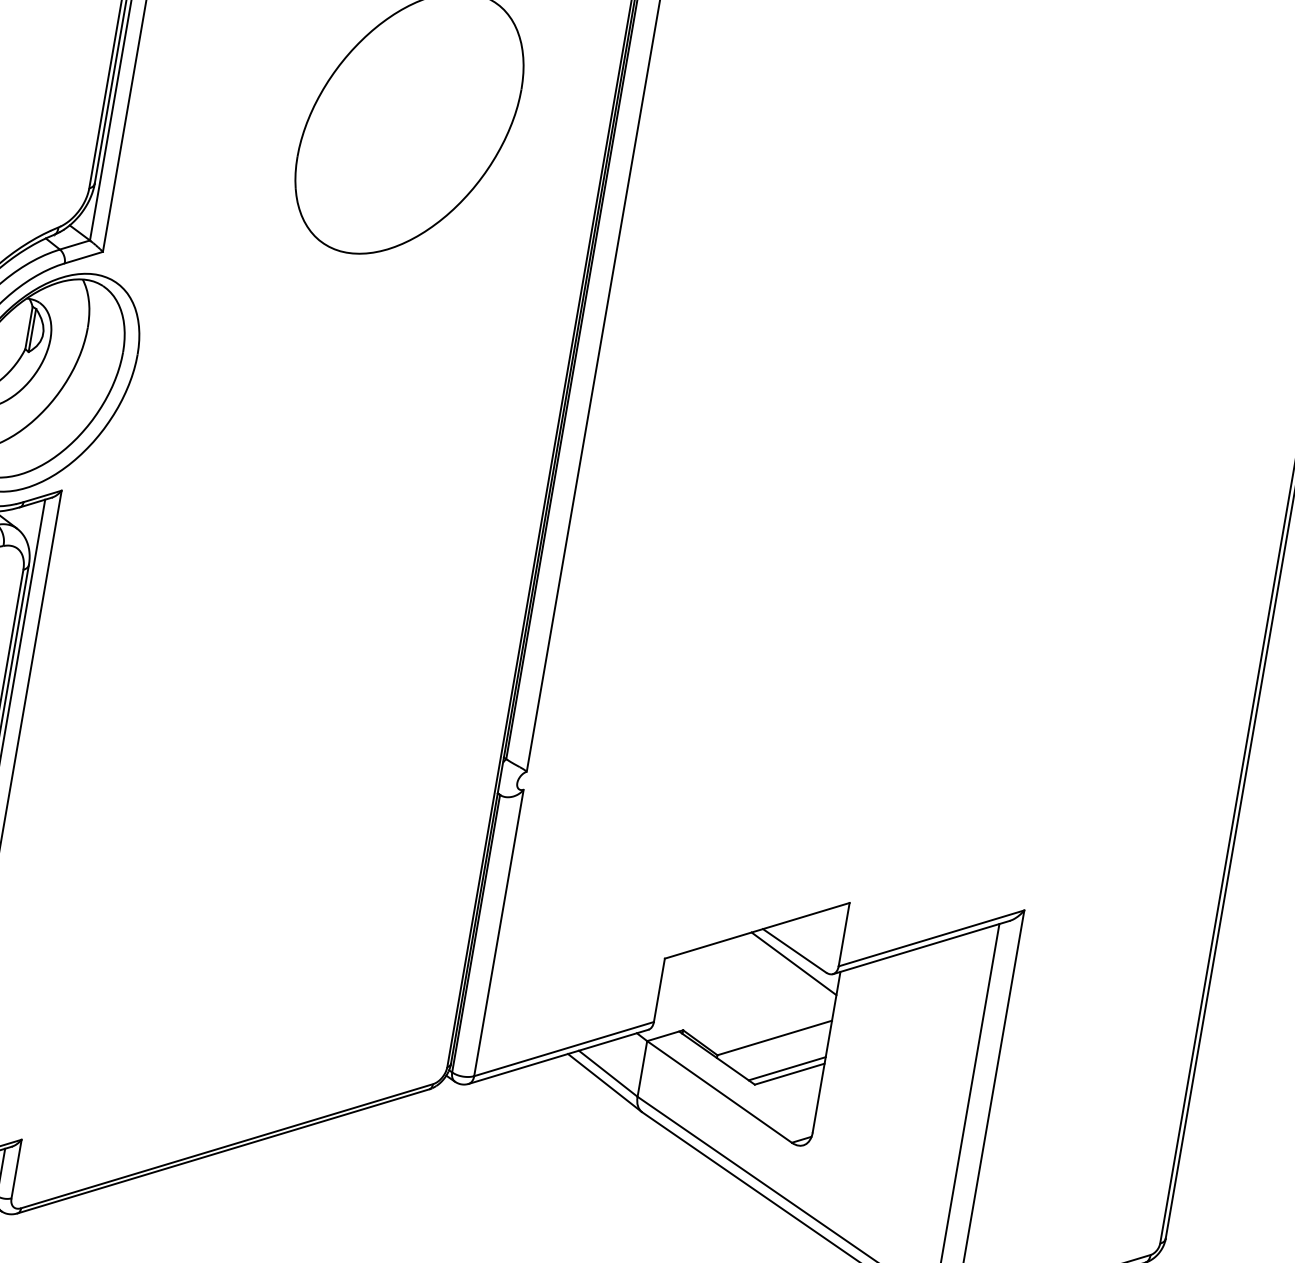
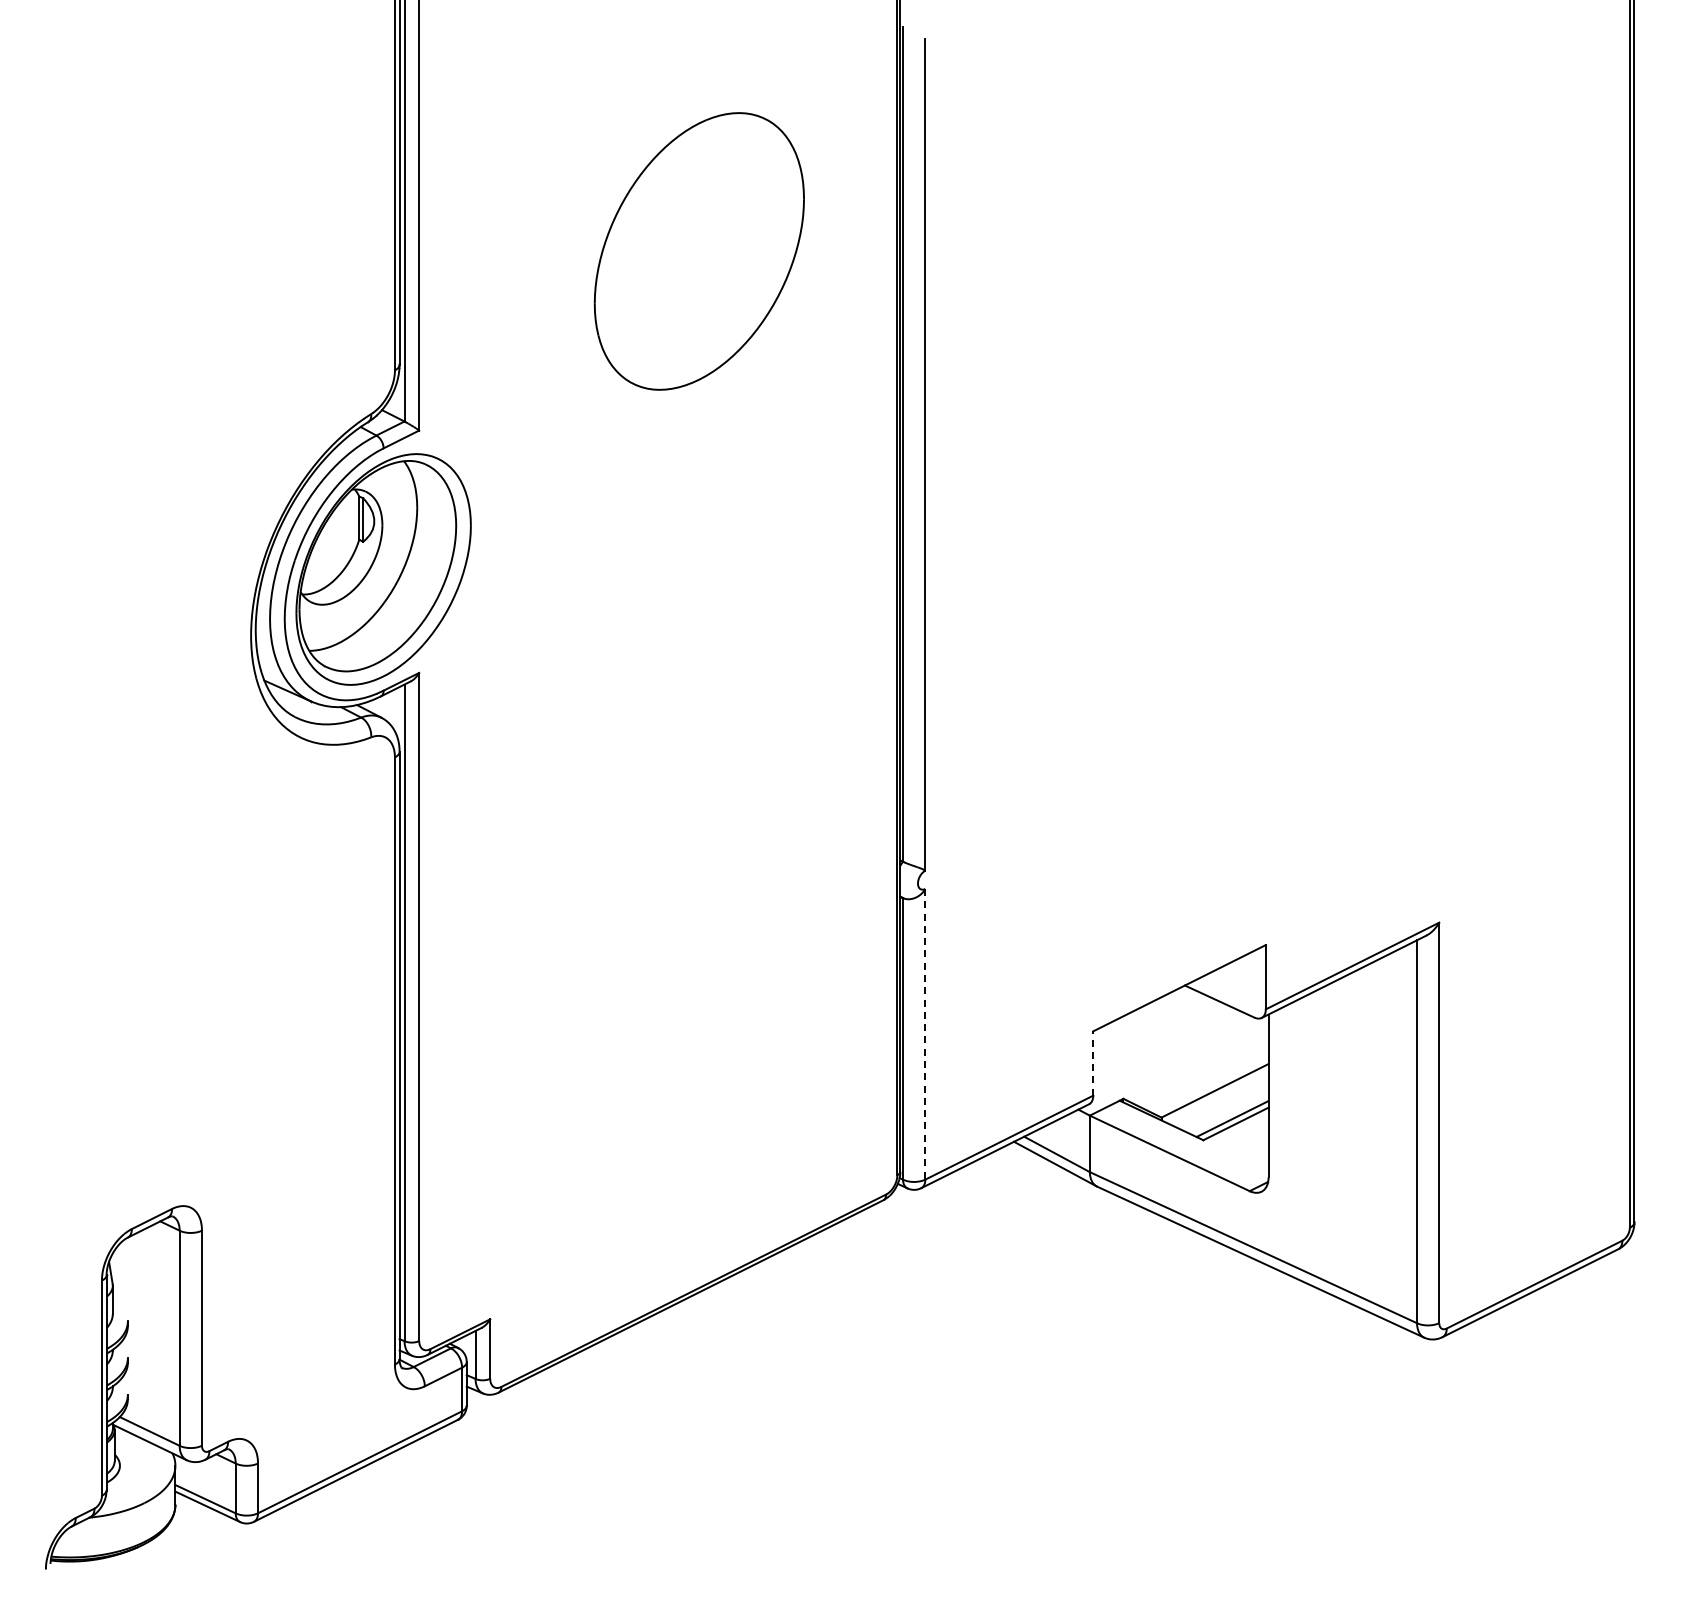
line: (499, 933) -> (925, 1034), solid -> dashed
line: (794, 963) -> (1221, 1014), removed
line: (659, 990) -> (1093, 1063), solid -> dashed

